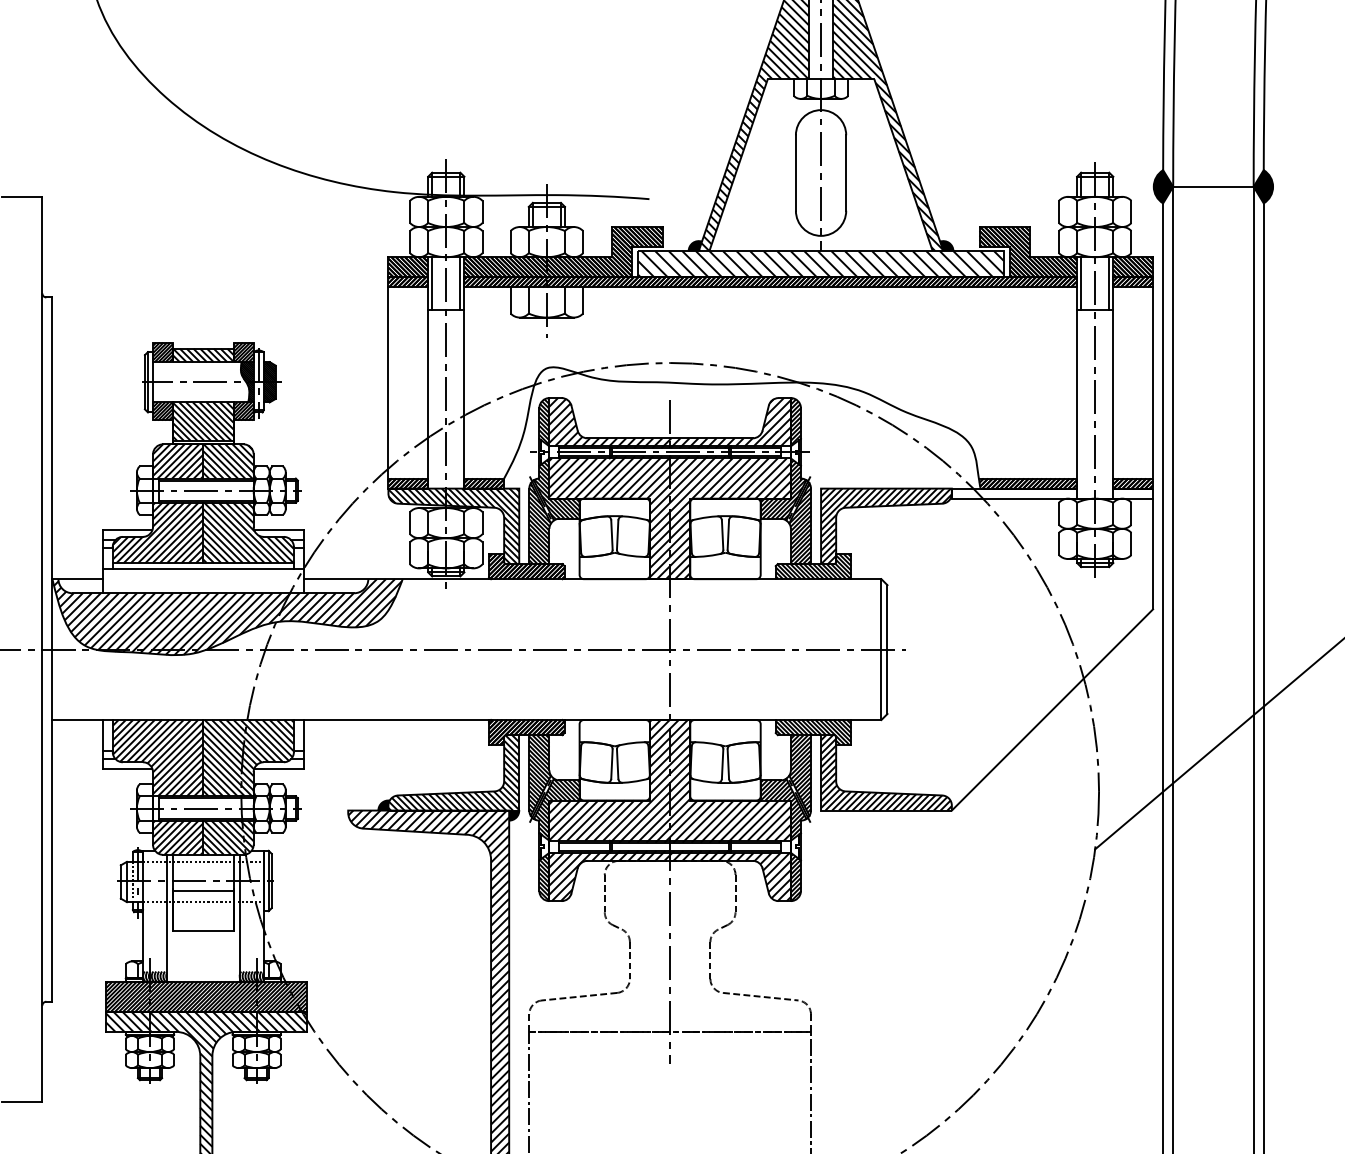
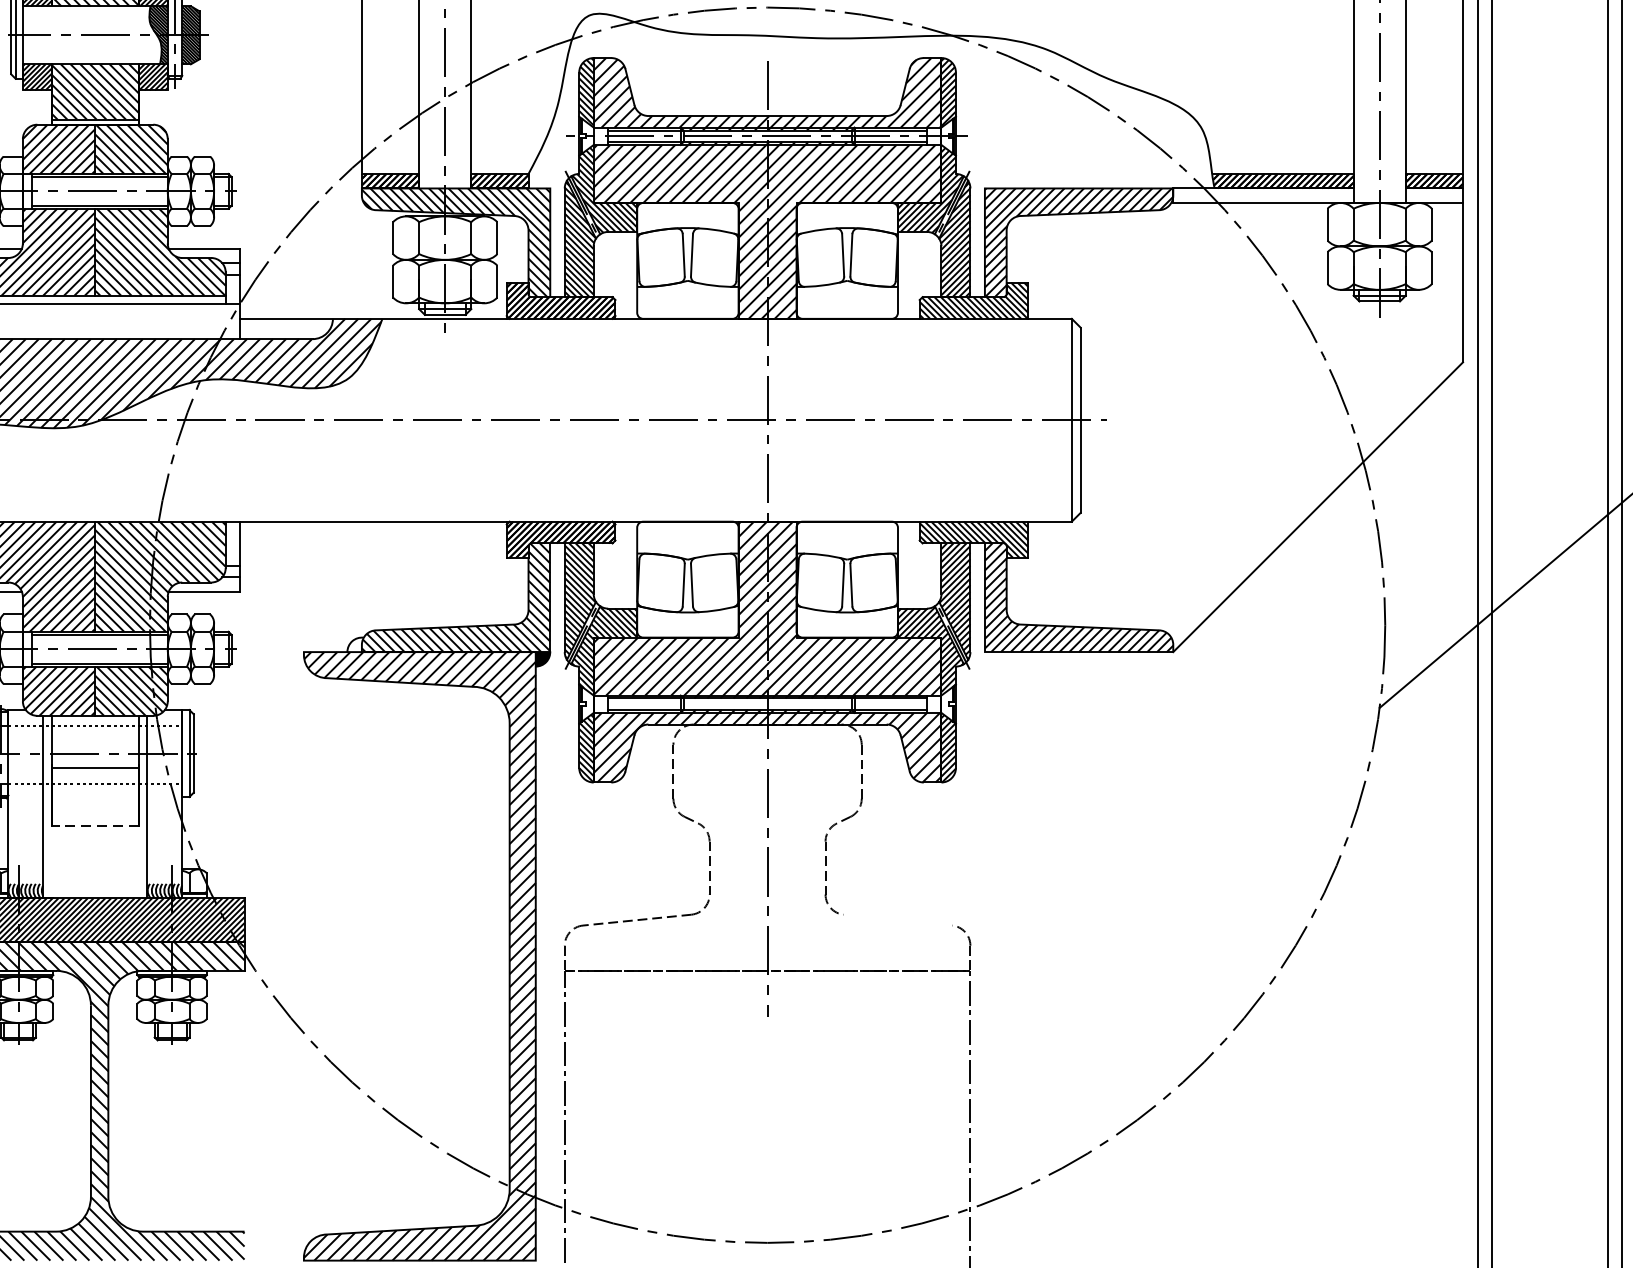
fill: (383, 805) -> (354, 644), removed
line: (202, 931) -> (94, 826), solid -> dashed
line: (760, 996) -> (897, 919), removed

